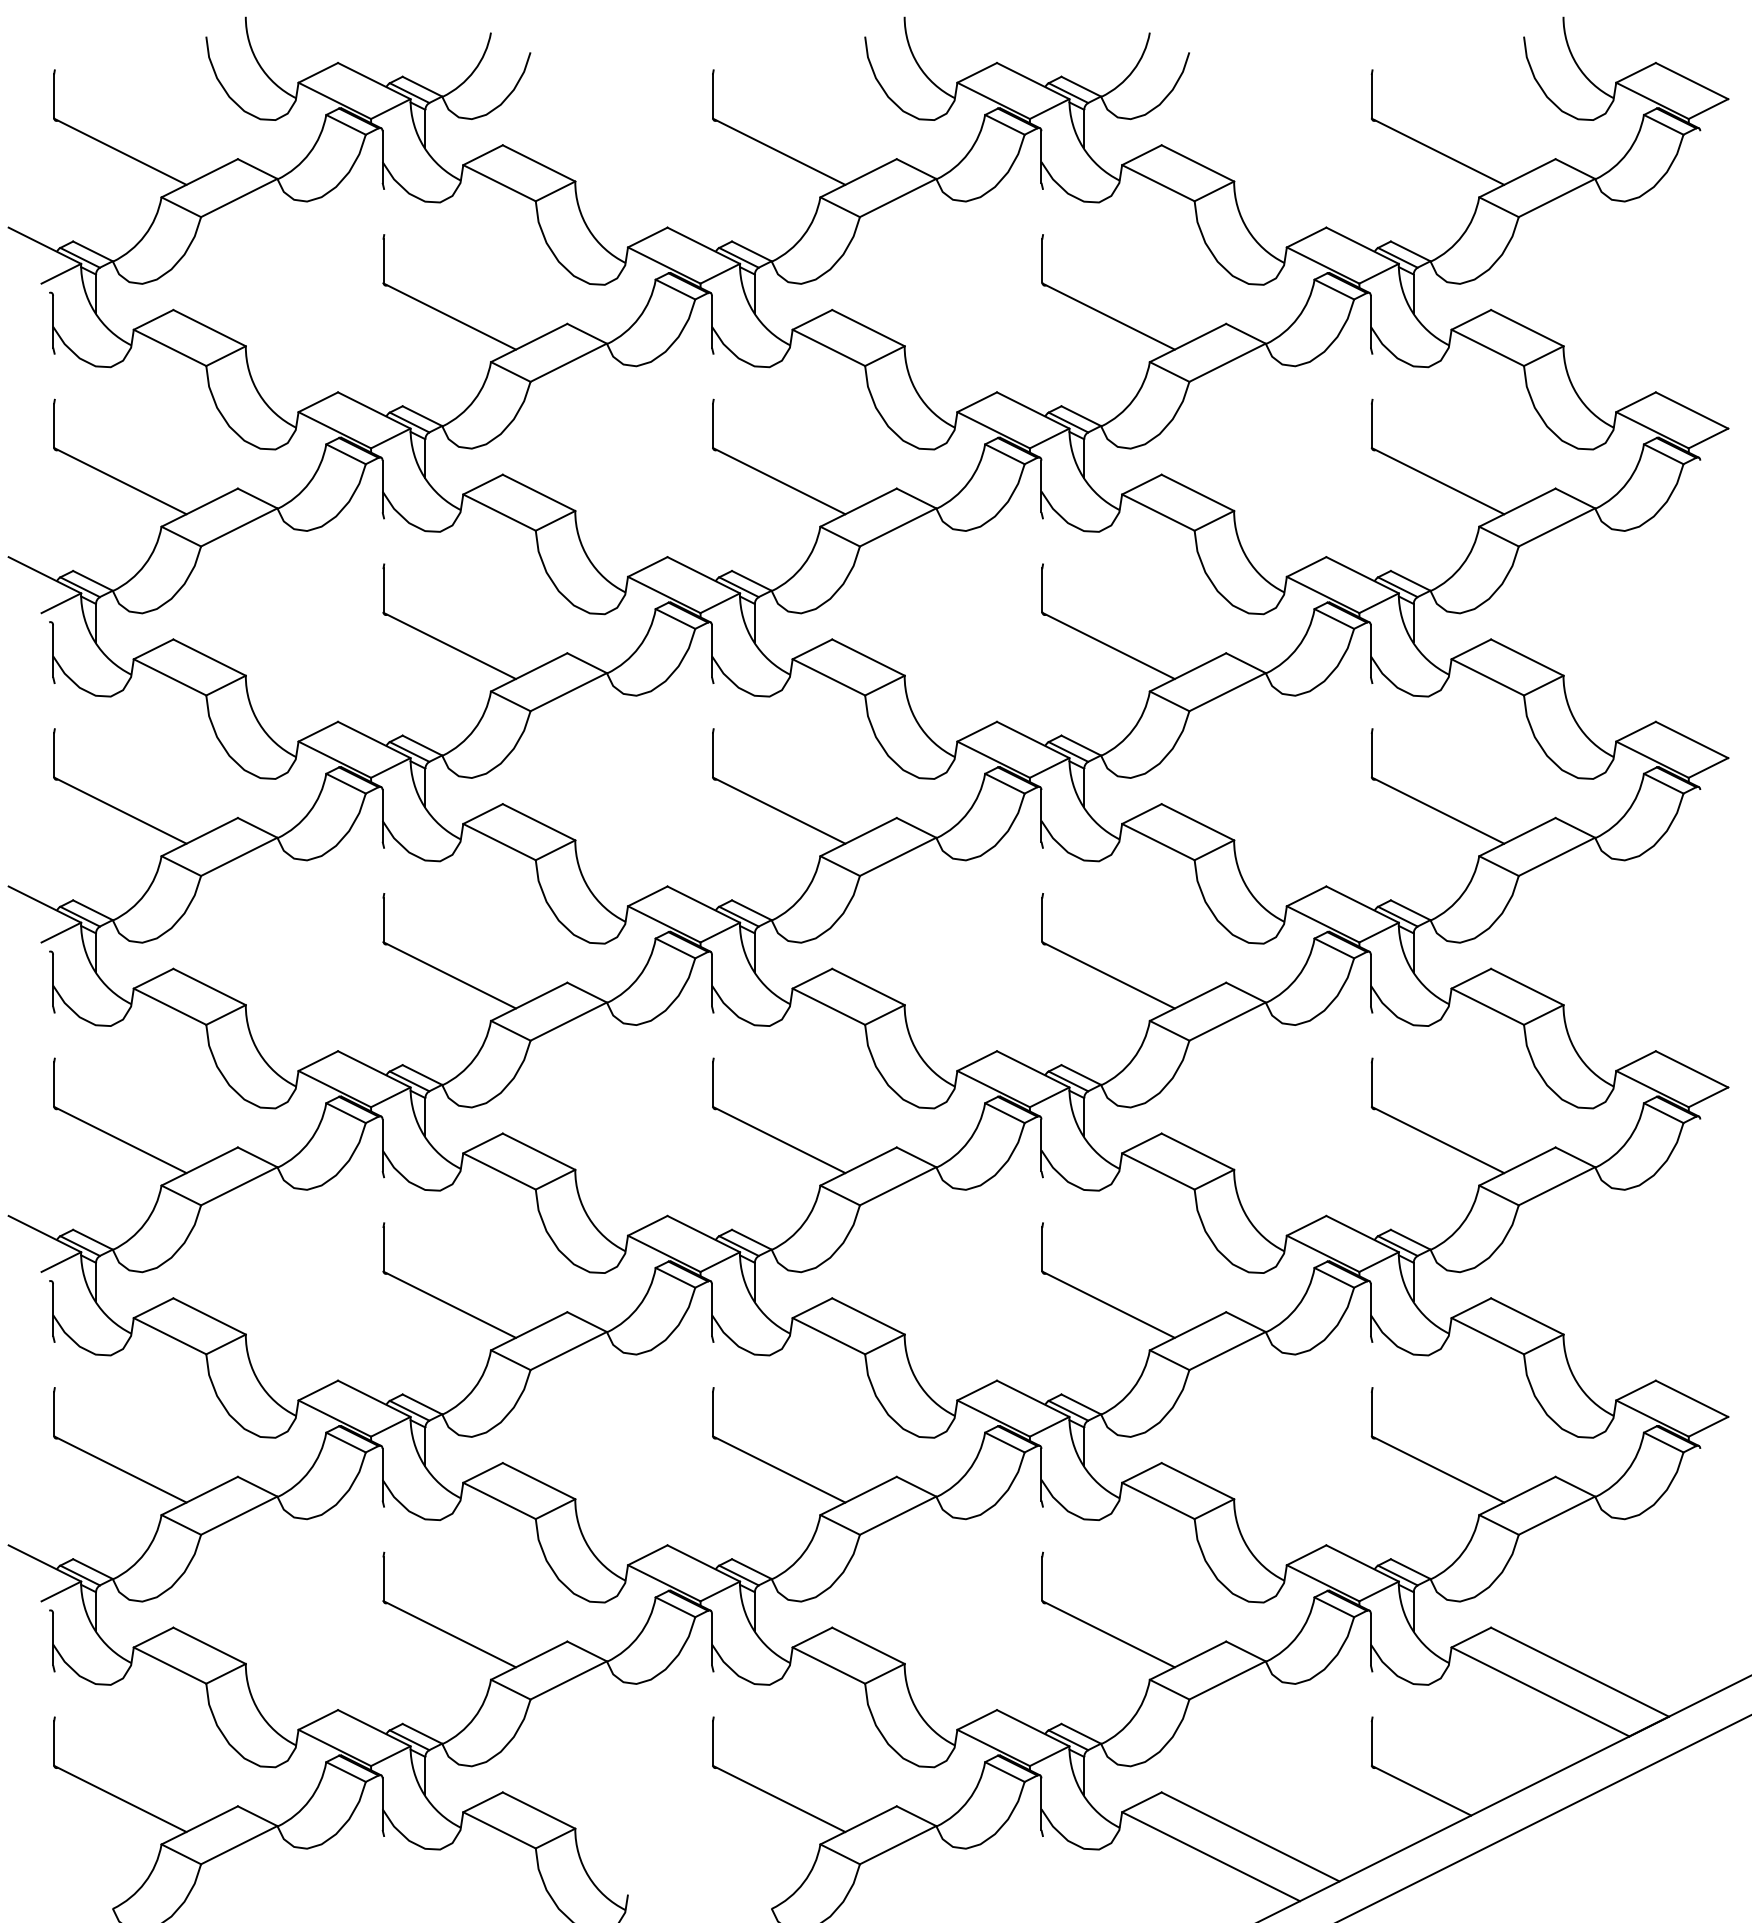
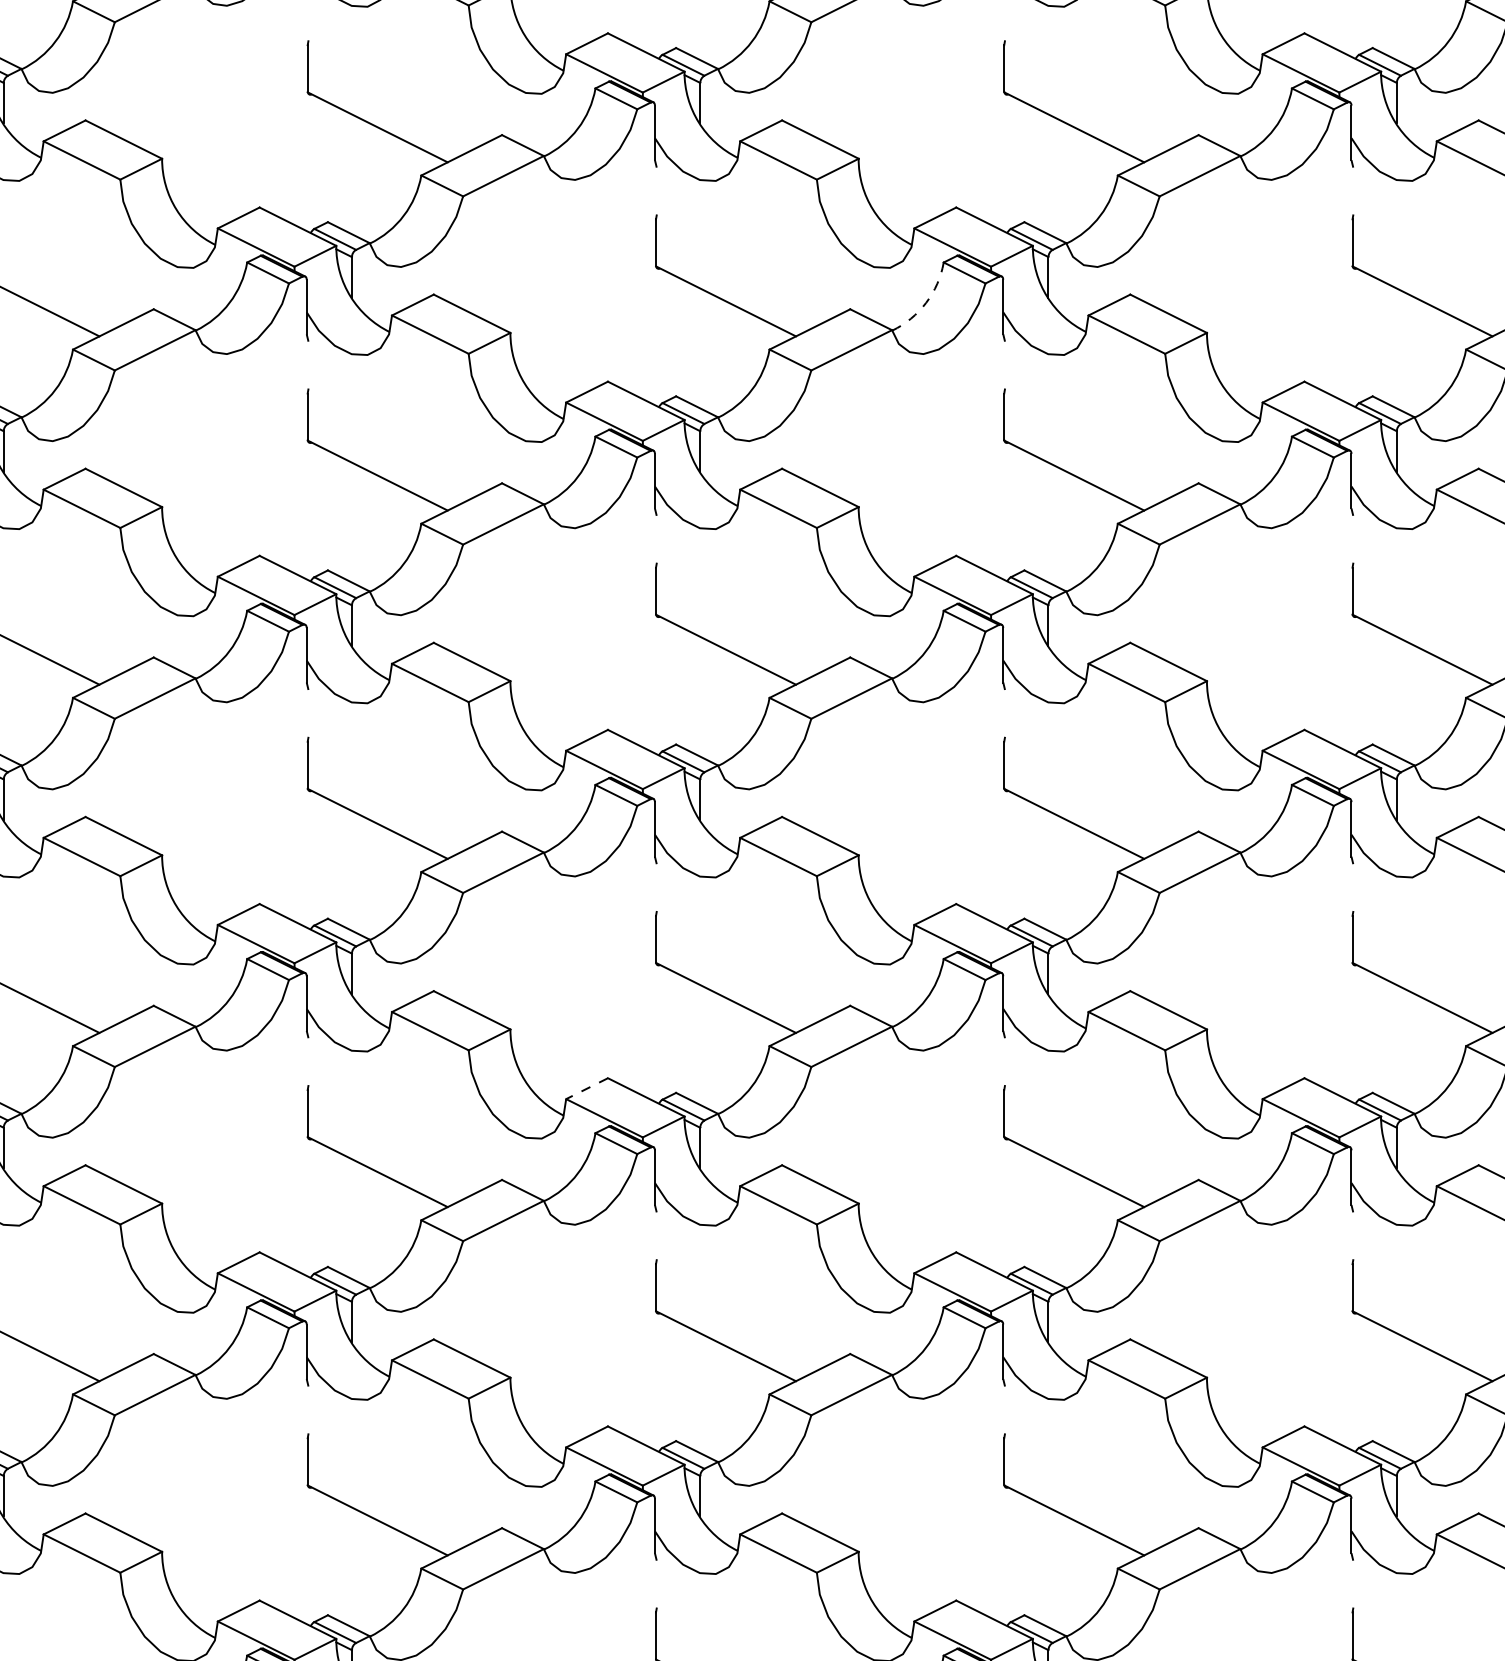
arc: (968, 482) -> (926, 302), solid -> dashed
line: (647, 1226) -> (586, 1089), solid -> dashed

